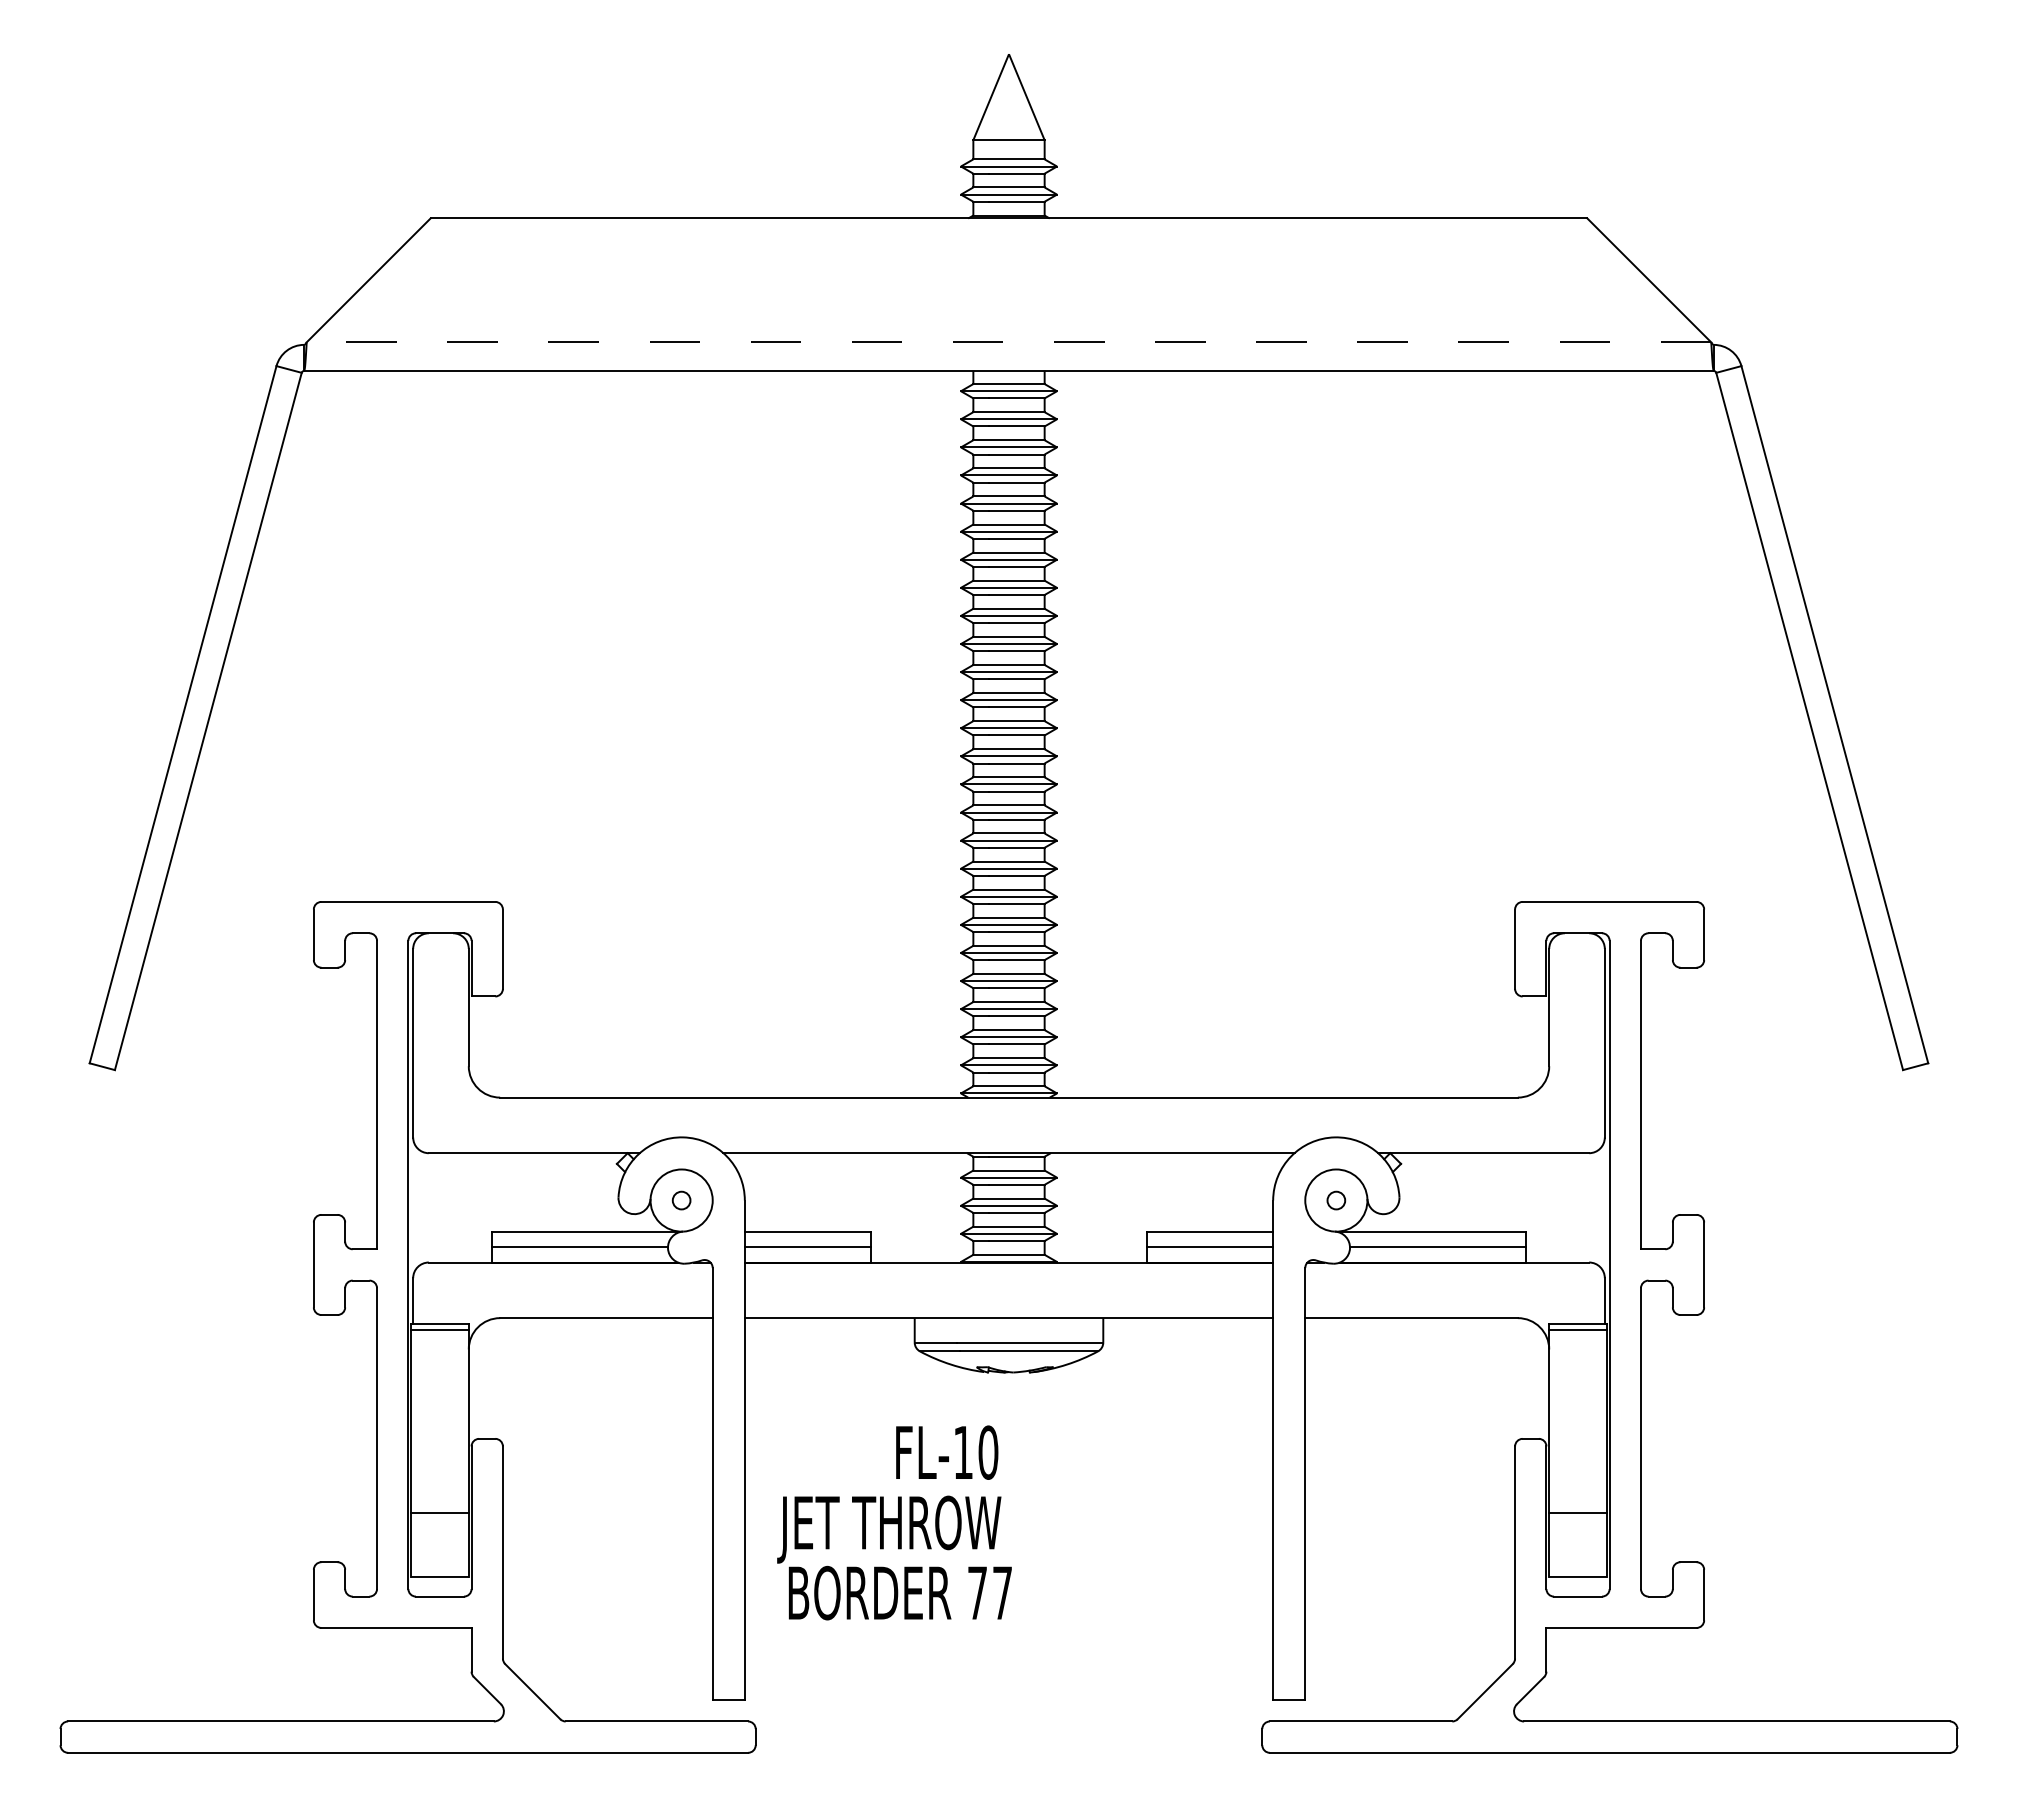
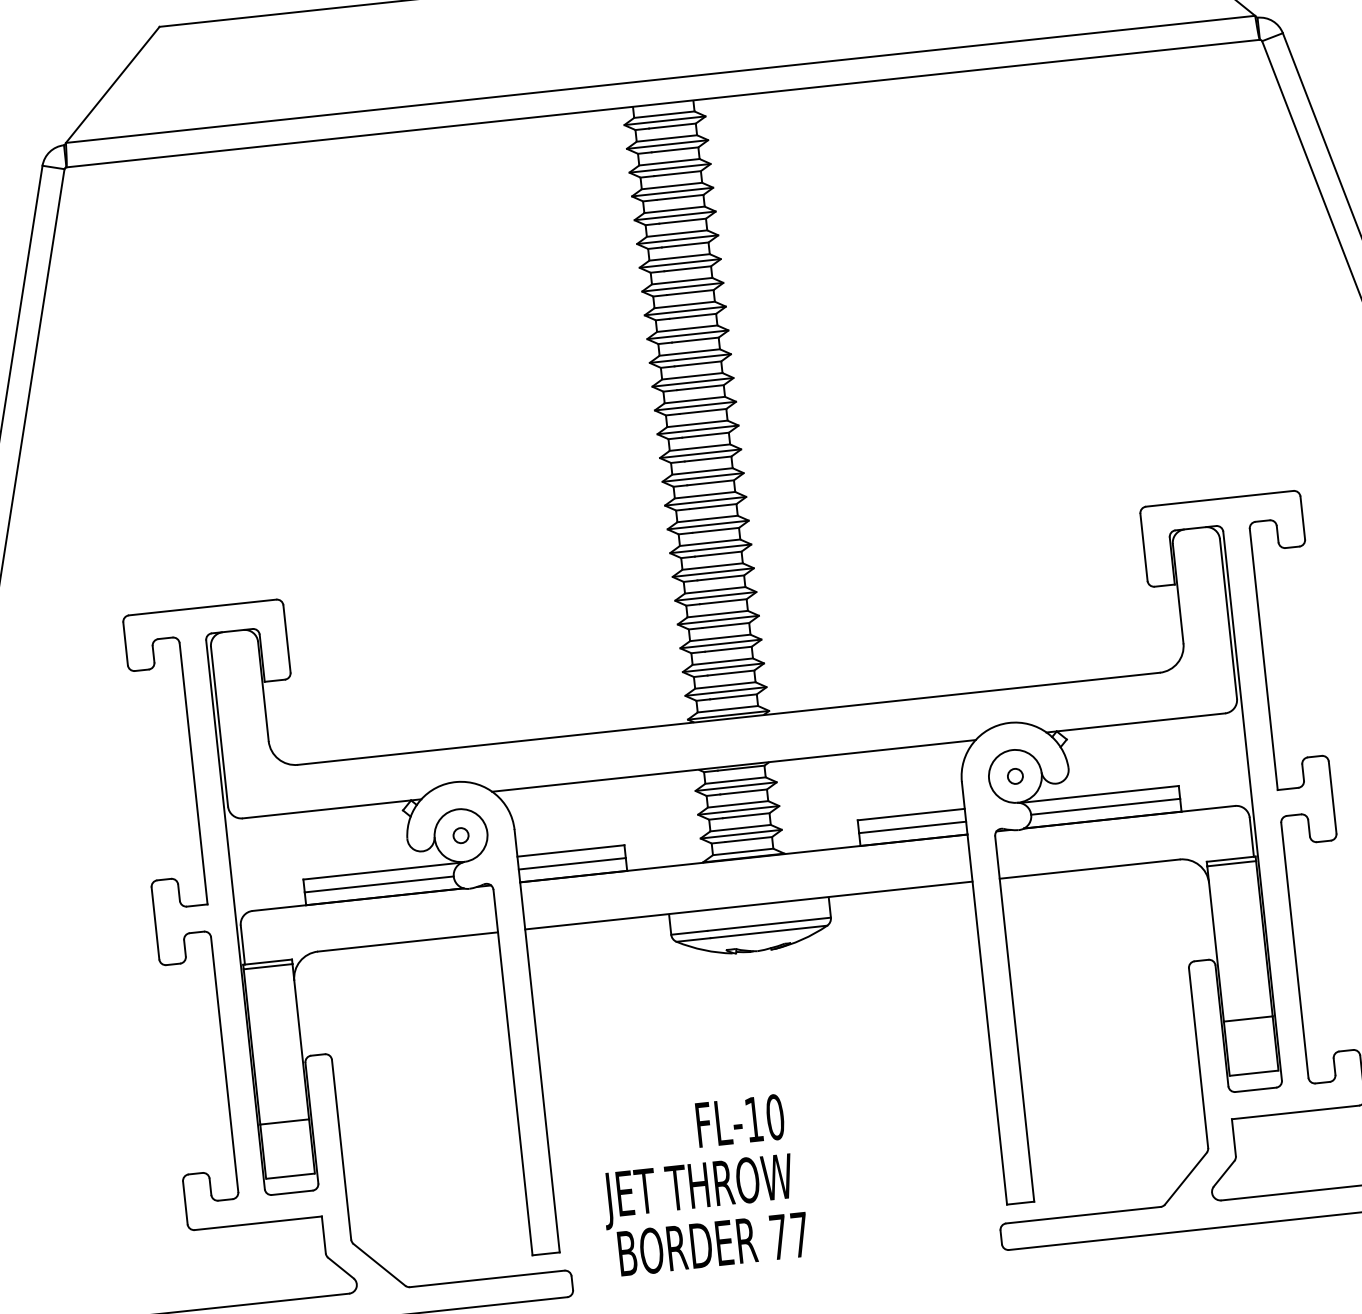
line: (1008, 342) -> (660, 79), dashed -> solid
text: (894, 1522) -> (702, 1184), moved

